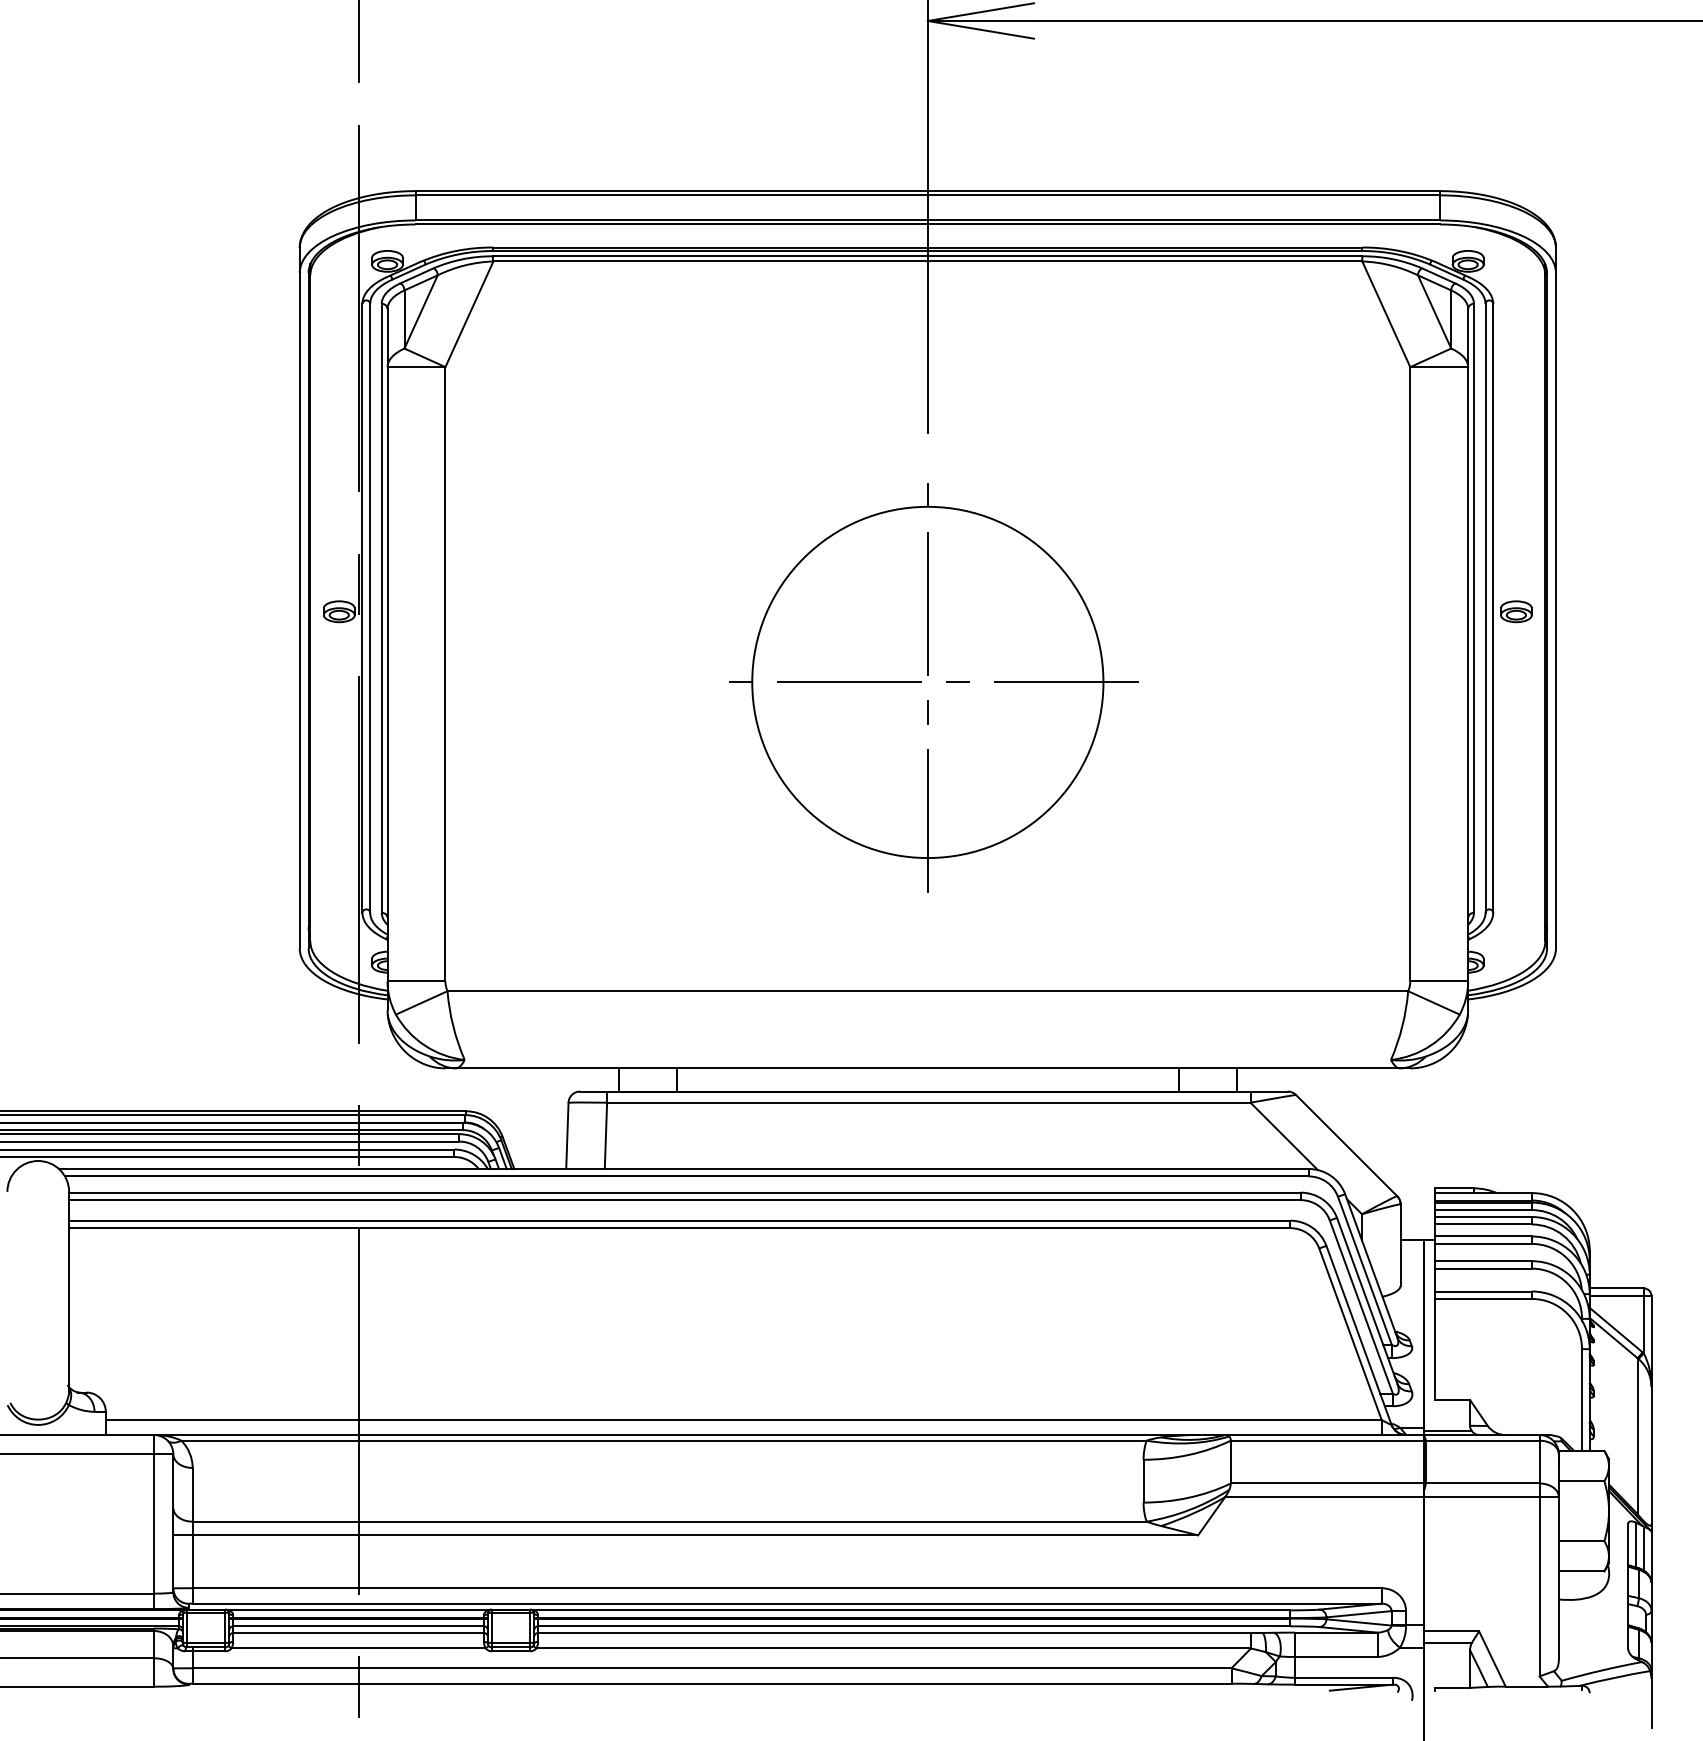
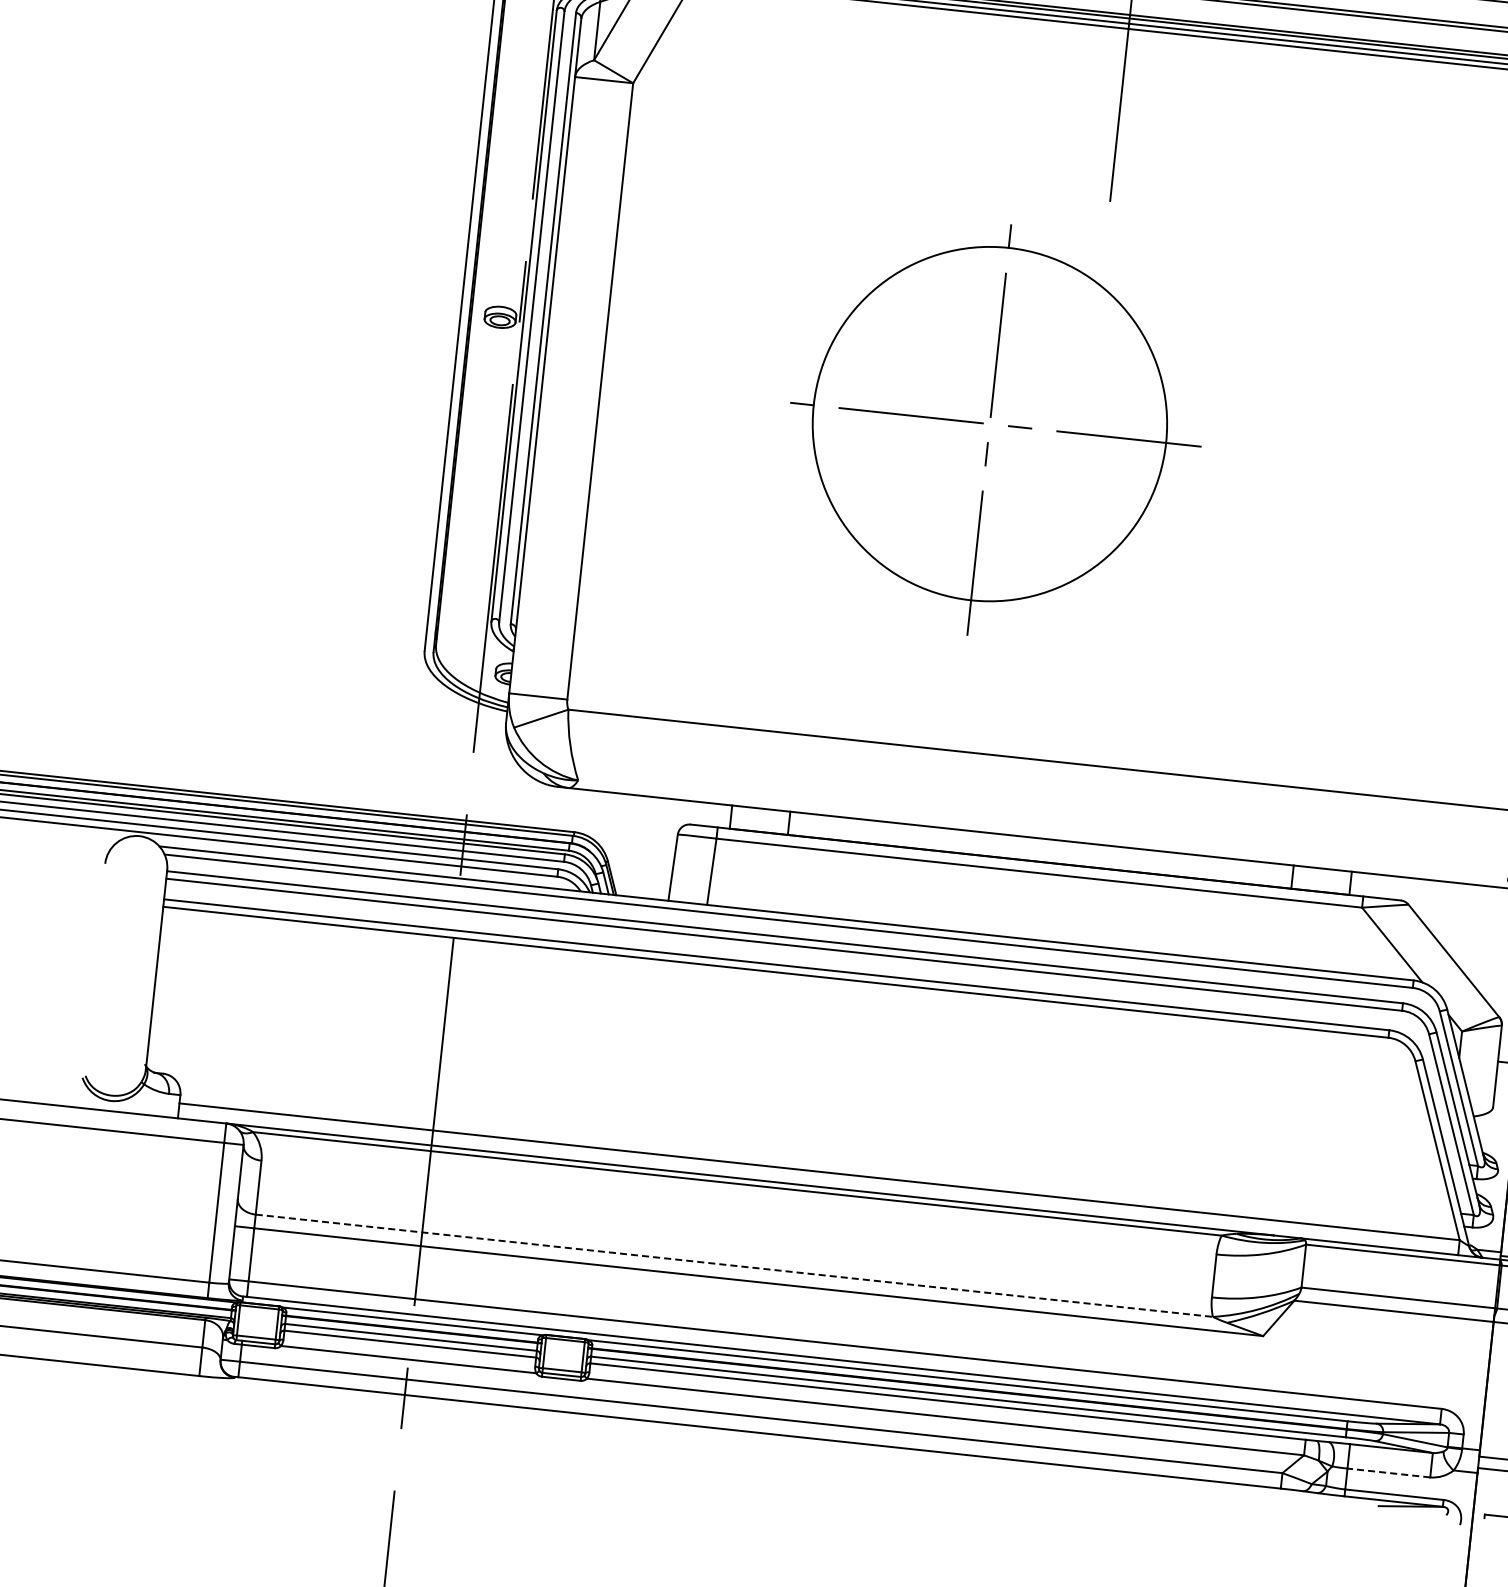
part: (933, 687) -> (995, 429), moved
line: (669, 1521) -> (734, 1265), solid -> dashed
line: (1335, 1656) -> (1388, 1472), solid -> dashed

